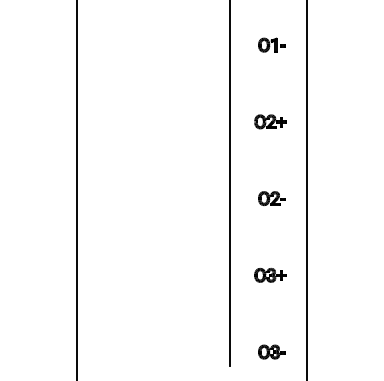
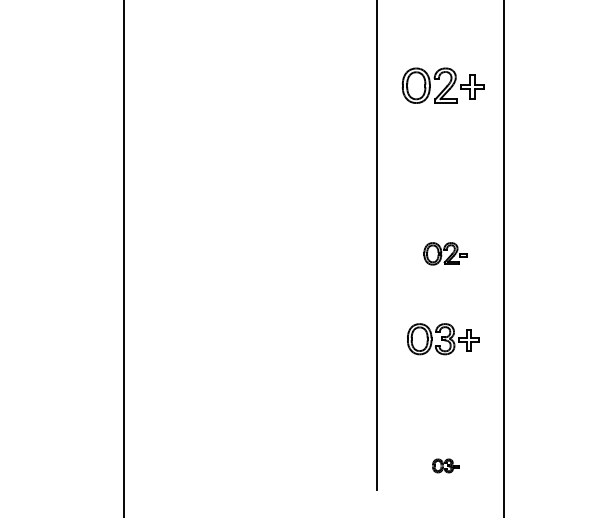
part: (270, 121) -> (443, 85), size x1.6
part: (271, 198) -> (444, 253), moved
part: (270, 275) -> (443, 339), size x1.4
part: (271, 351) -> (444, 465), size x0.6

